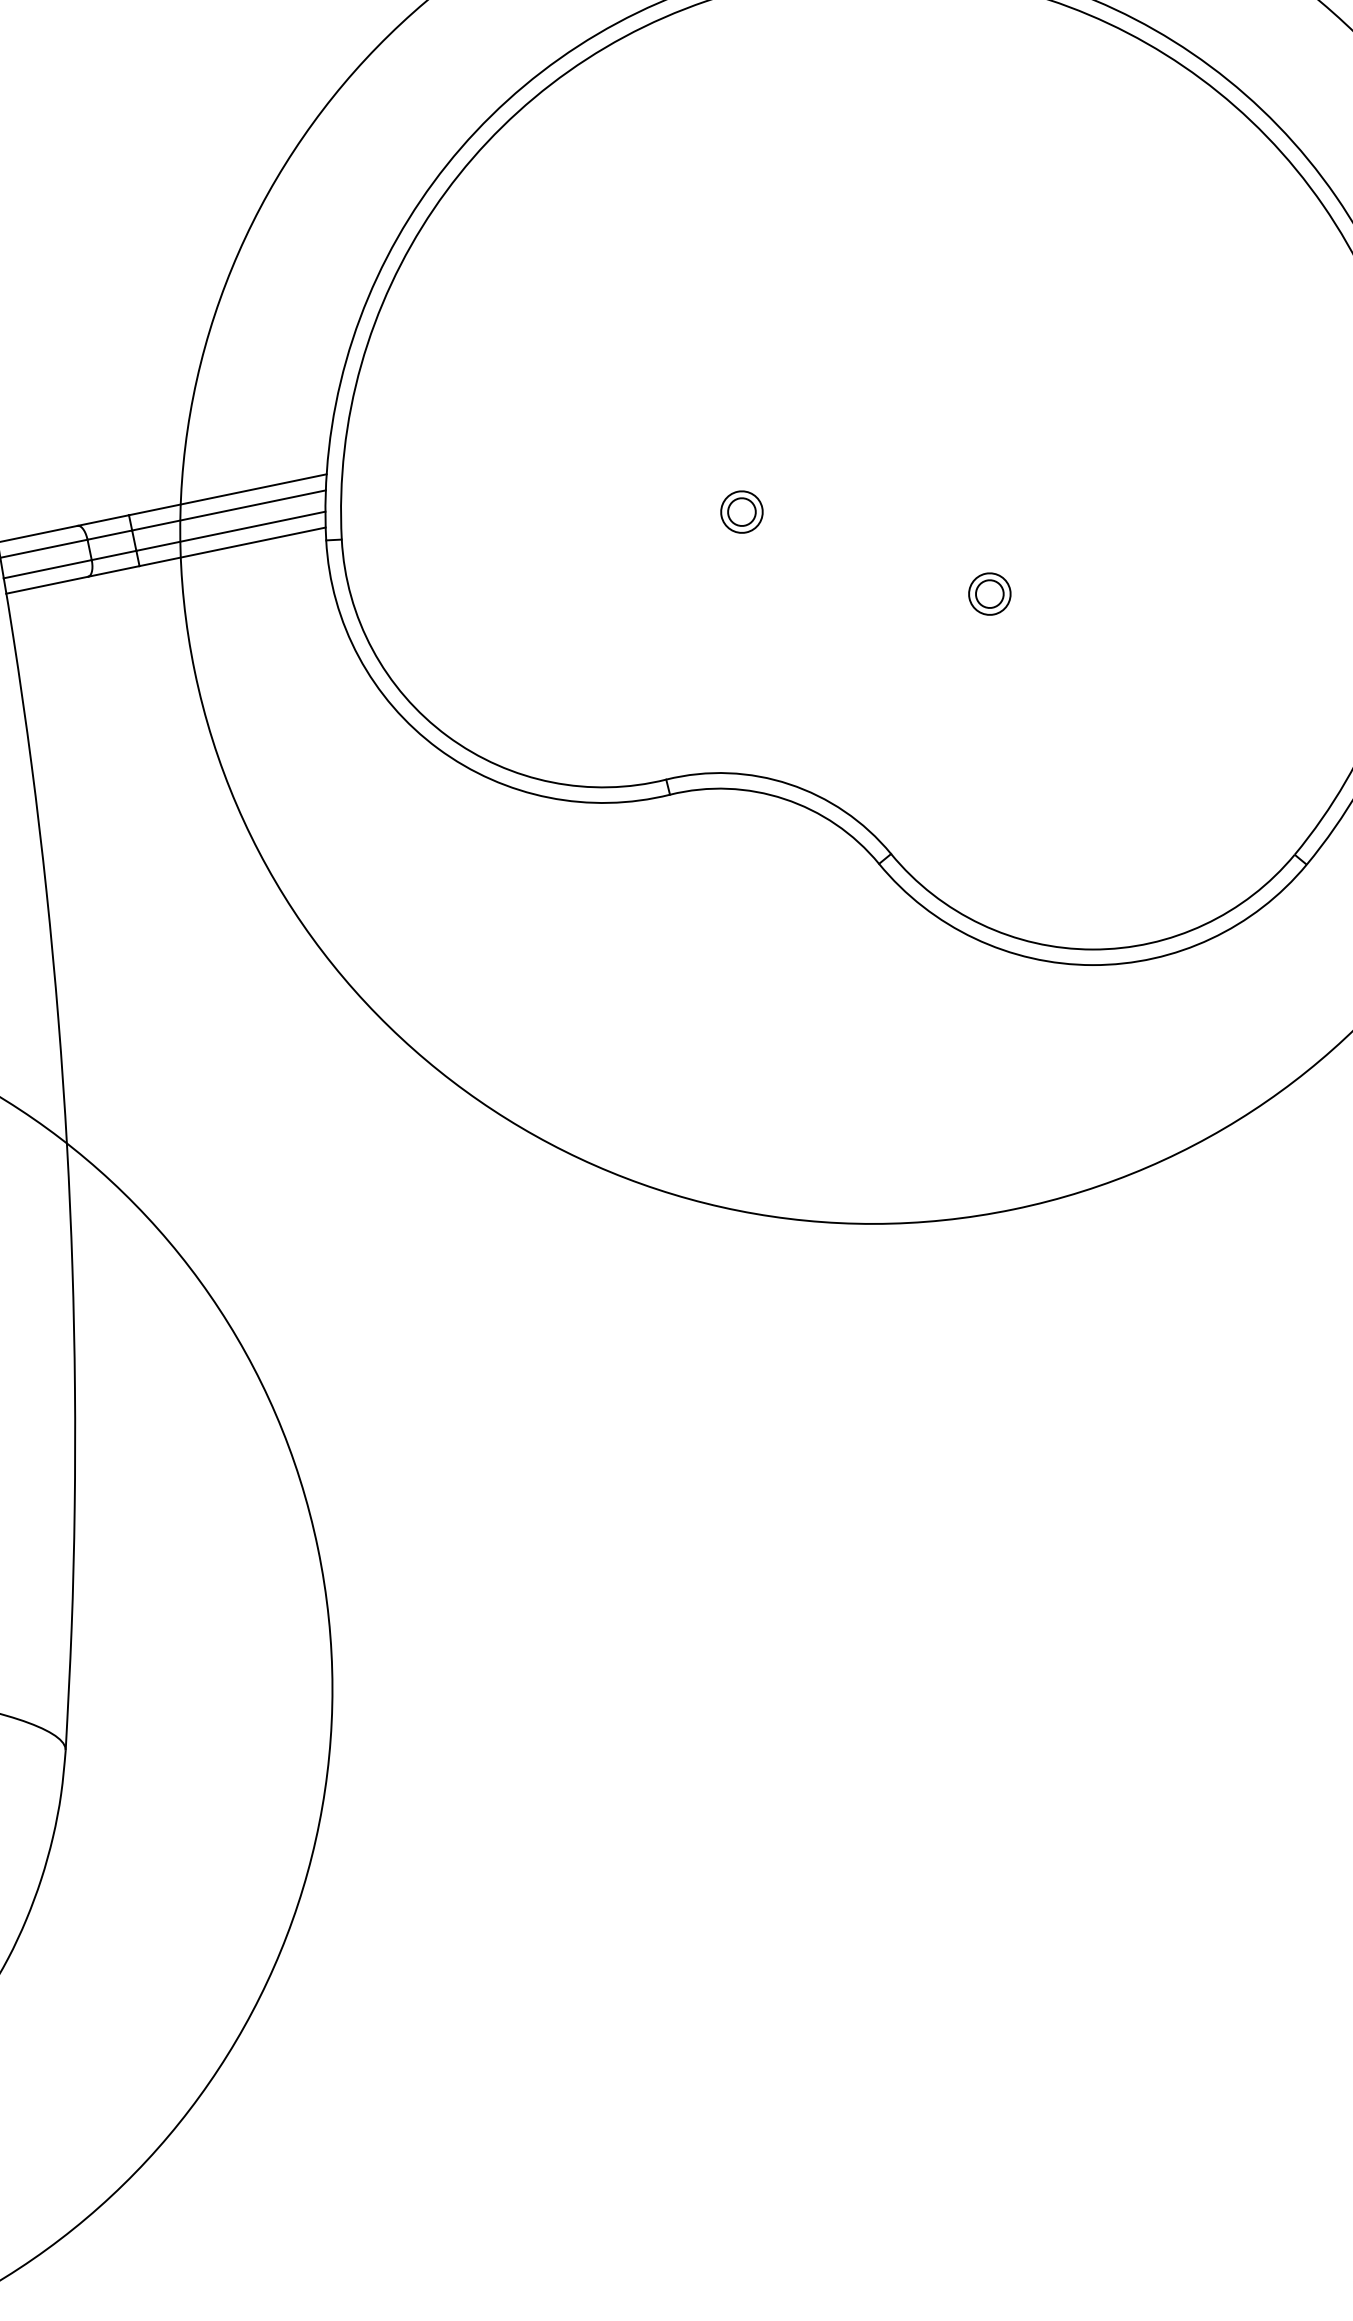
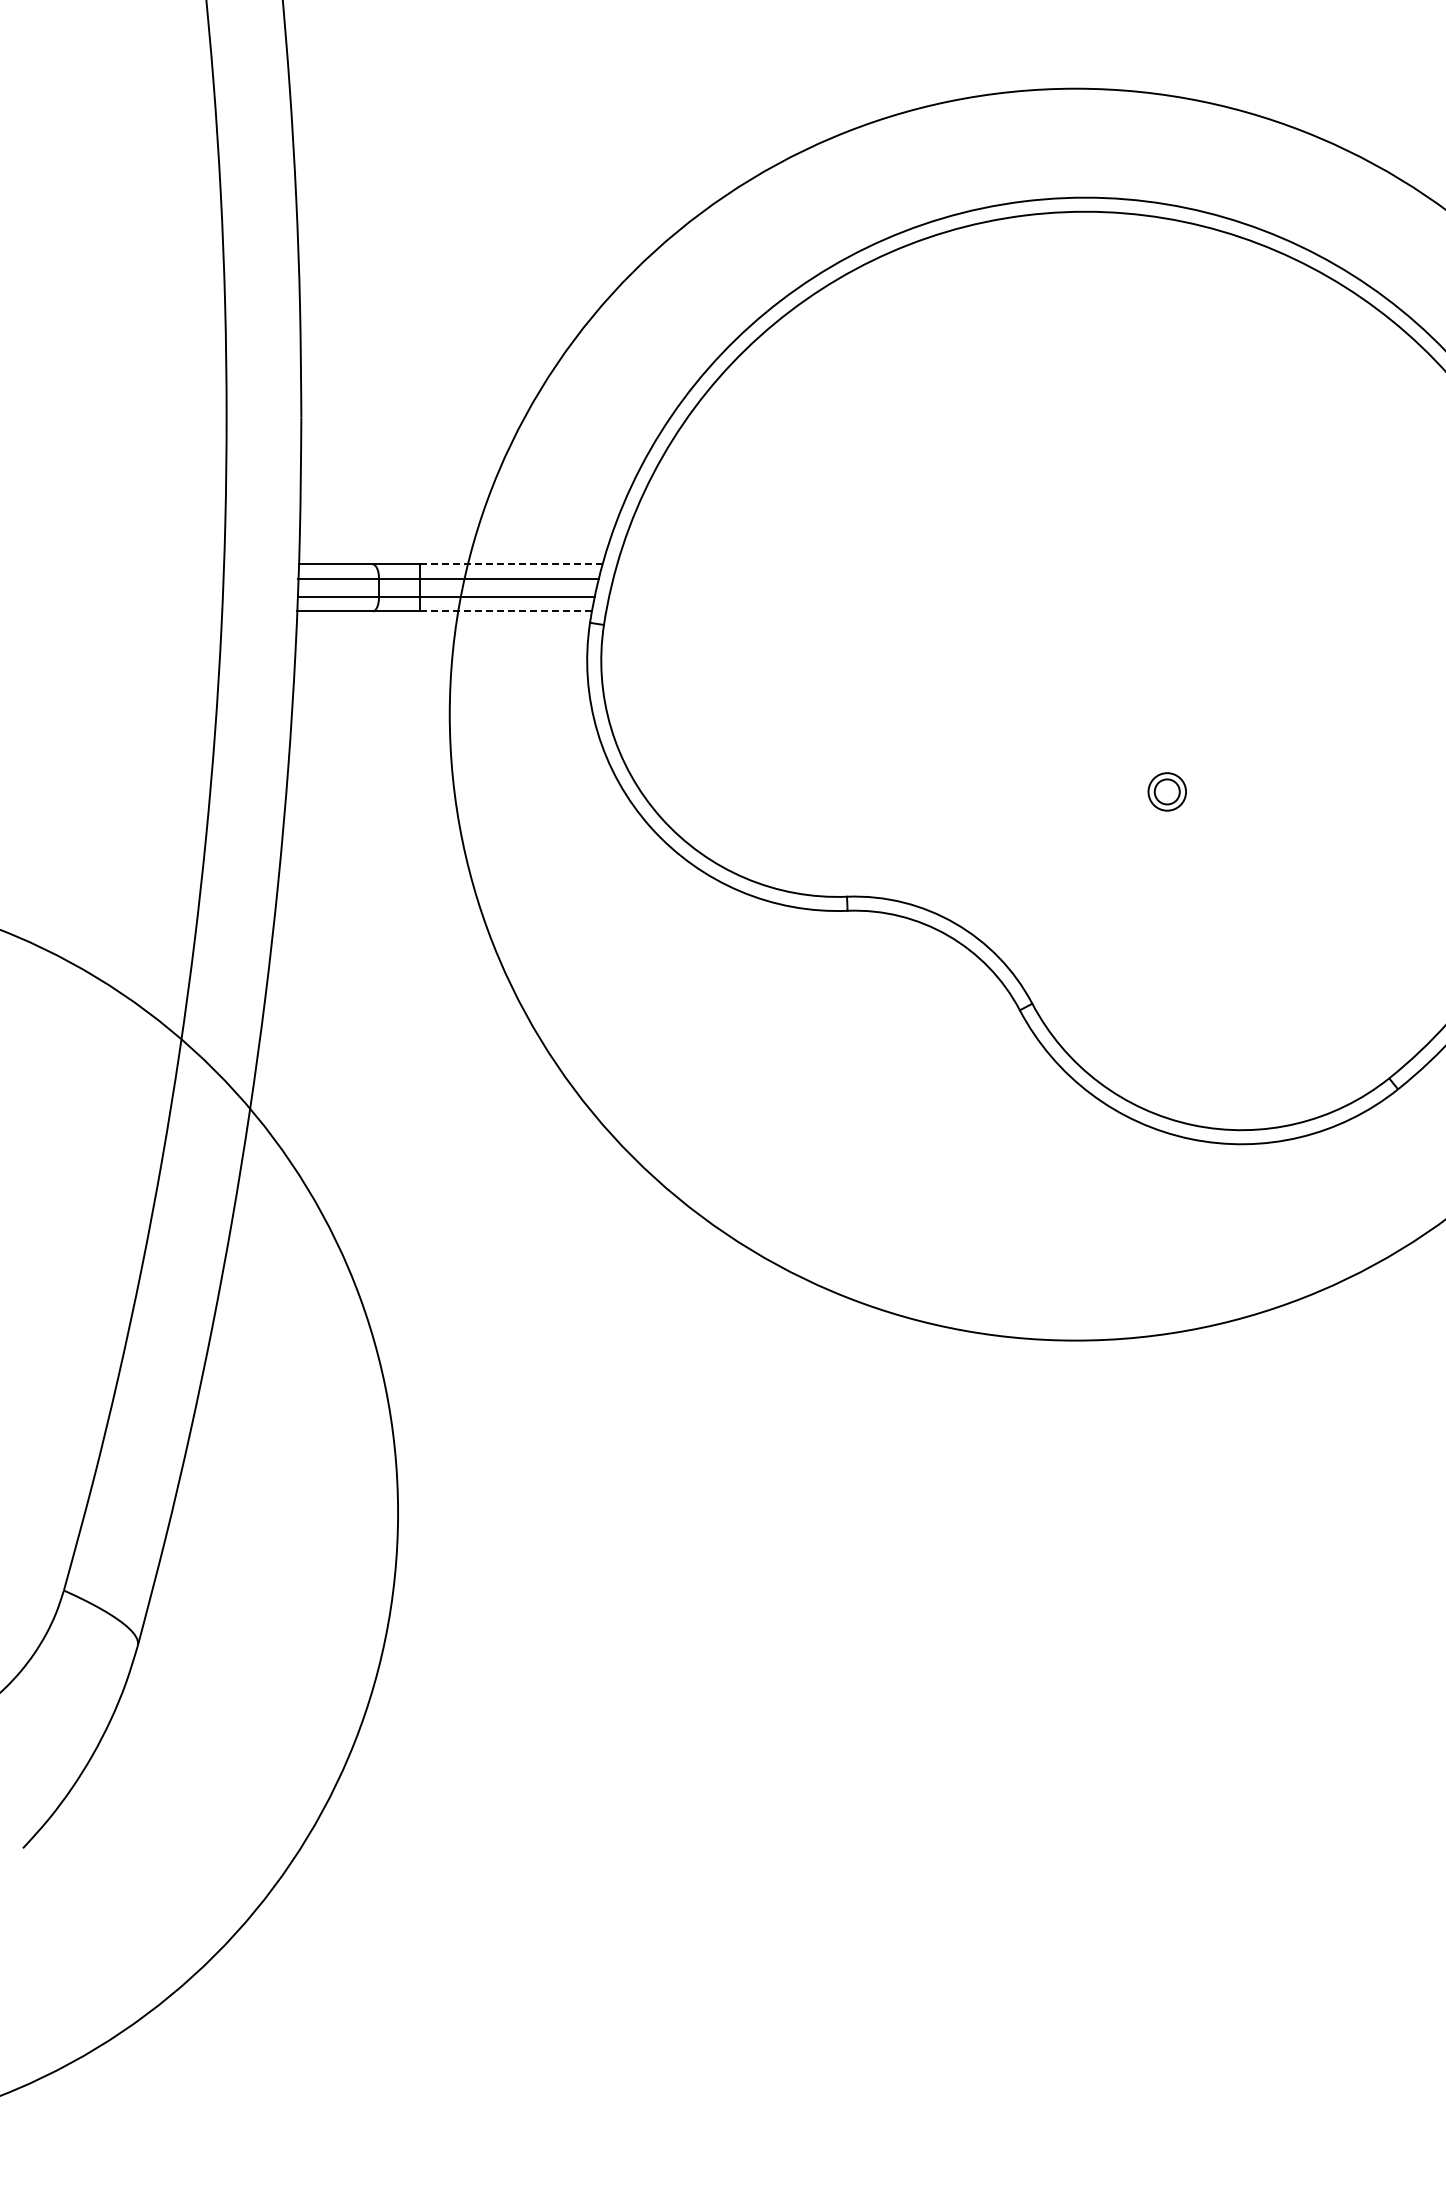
line: (227, 494) -> (511, 564), solid -> dashed
part: (741, 511) -> (962, 673), removed
line: (233, 546) -> (506, 611), solid -> dashed

